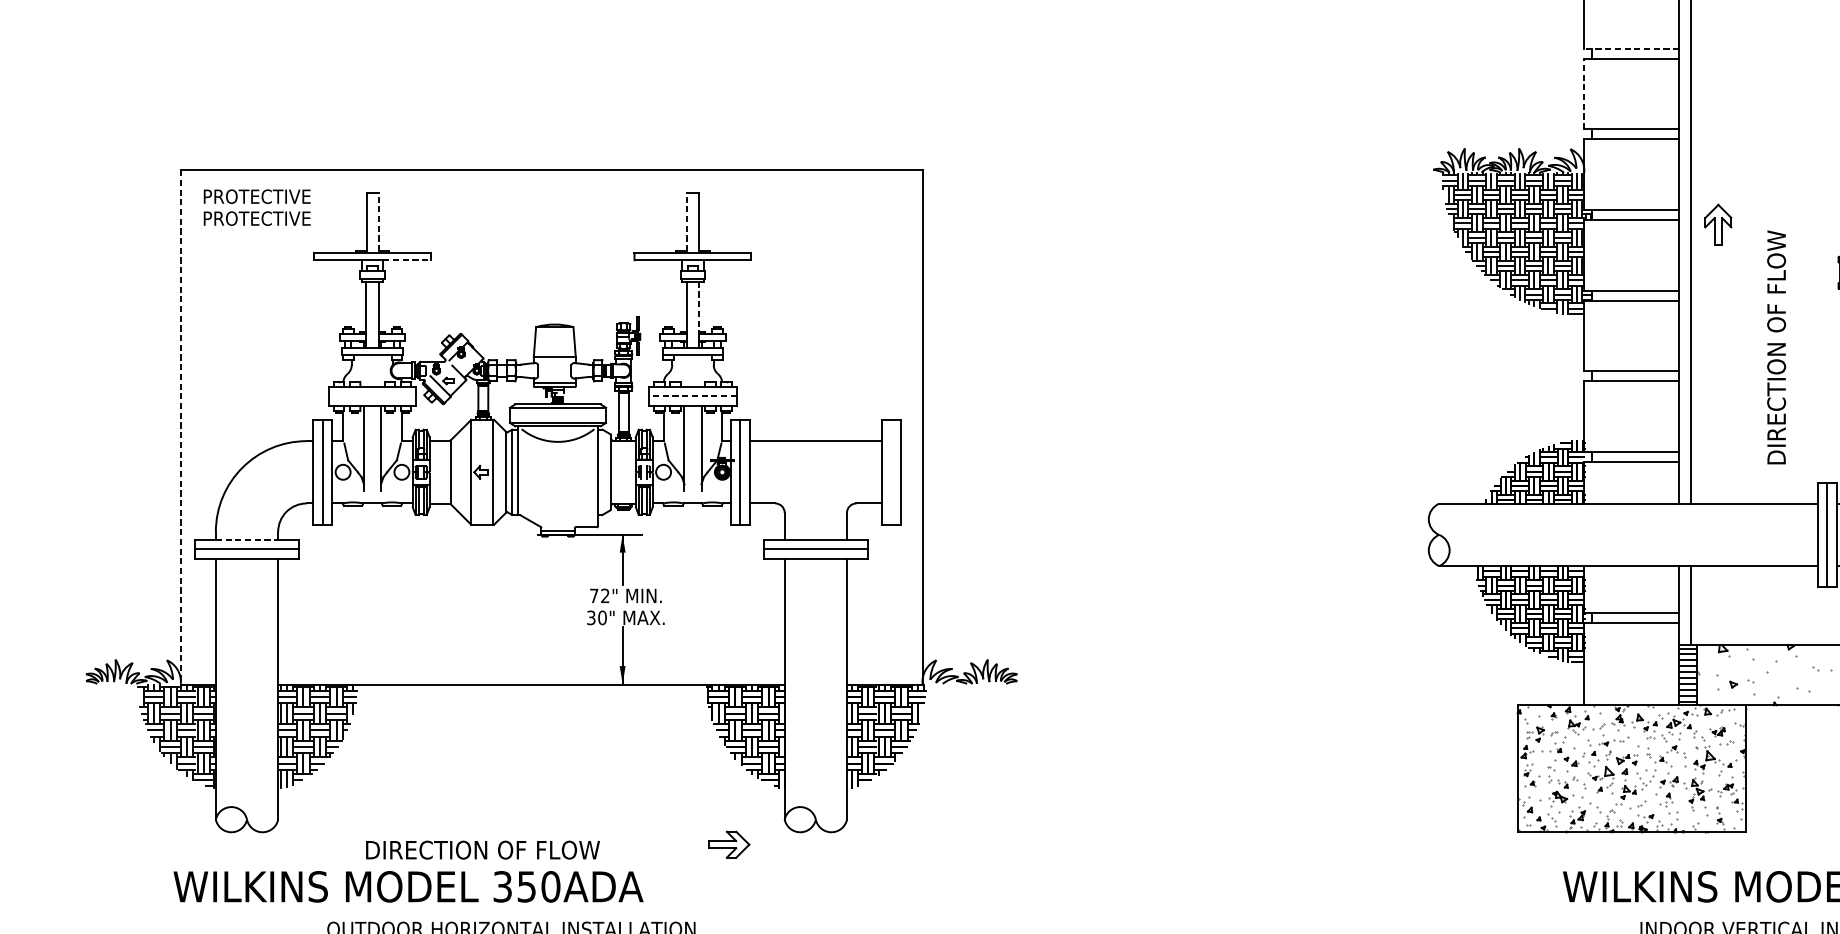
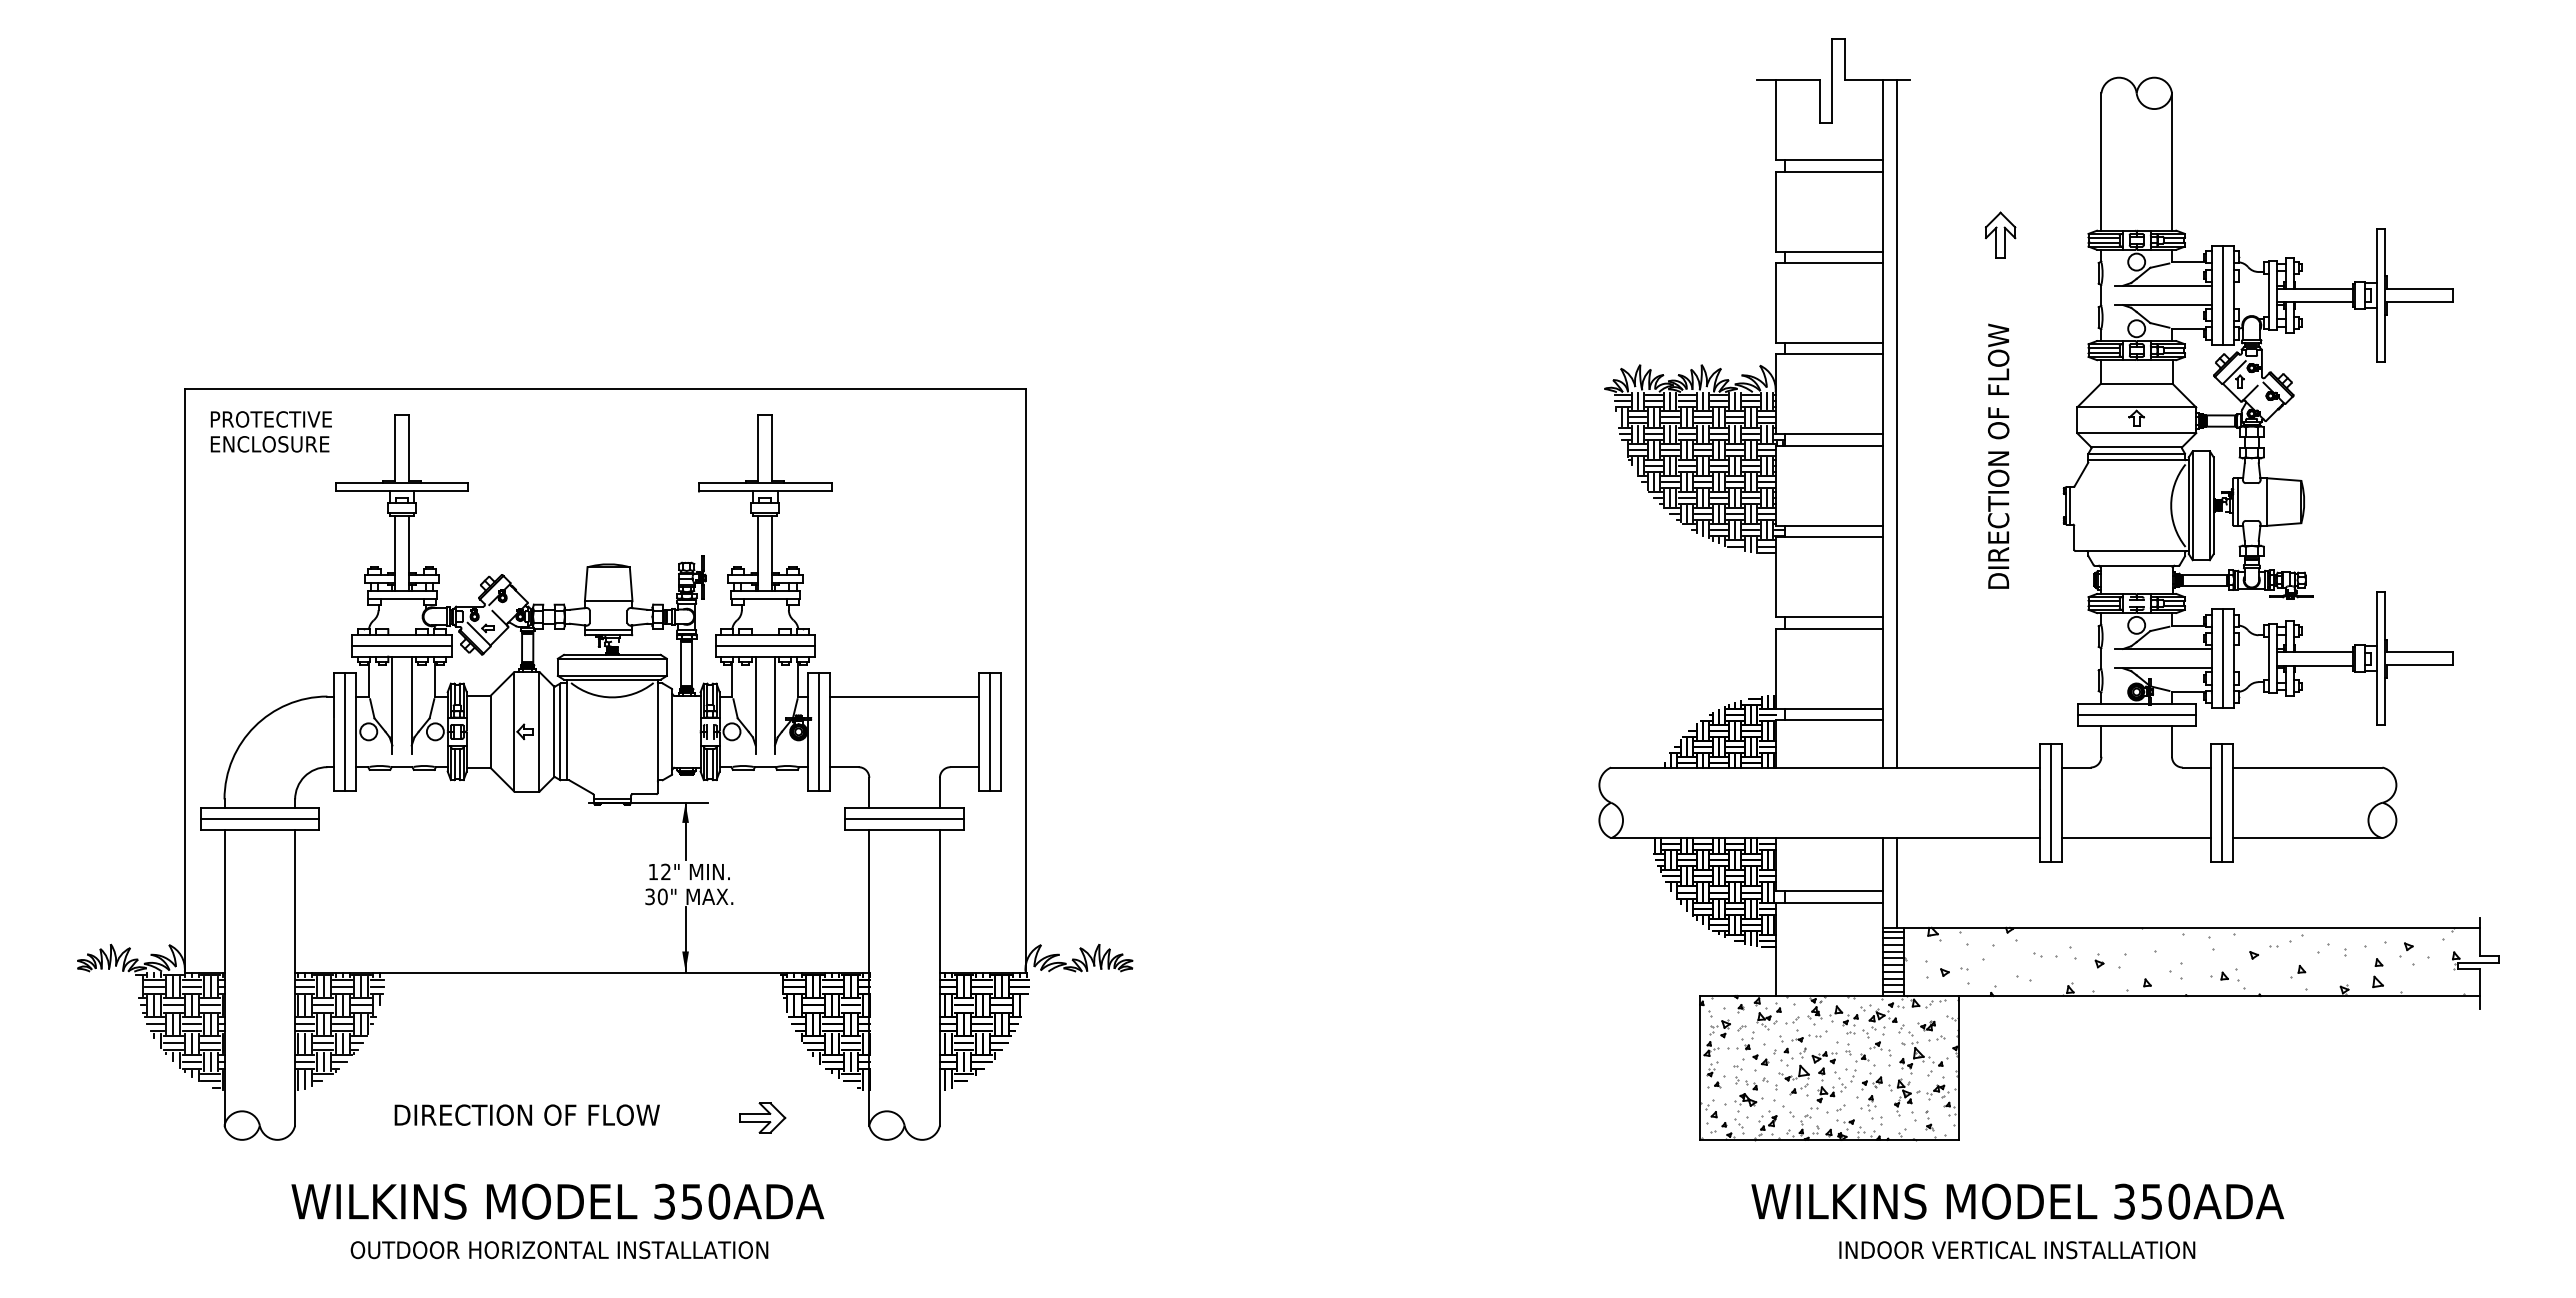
line: (1631, 48) -> (1829, 251), dashed -> solid
line: (1584, 94) -> (1775, 303), dashed -> solid
text: (257, 218) -> (271, 444), PROTECTIVE -> ENCLOSURE
line: (378, 222) -> (408, 448), dashed -> solid
line: (686, 222) -> (758, 448), dashed -> solid
part: (1718, 224) -> (2000, 234), moved
line: (407, 260) -> (441, 491), dashed -> solid
line: (699, 307) -> (772, 544), dashed -> solid
text: (1776, 346) -> (1998, 455), moved
line: (372, 396) -> (401, 645), added
line: (693, 396) -> (765, 645), dashed -> solid
line: (180, 427) -> (184, 681), dashed -> solid
line: (891, 471) -> (990, 731), added
line: (247, 539) -> (260, 808), dashed -> solid
text: (593, 596) -> (652, 872), 72" -> 12"
part: (729, 844) -> (762, 1117), moved
text: (482, 849) -> (526, 1114), moved
text: (408, 886) -> (557, 1201), moved

